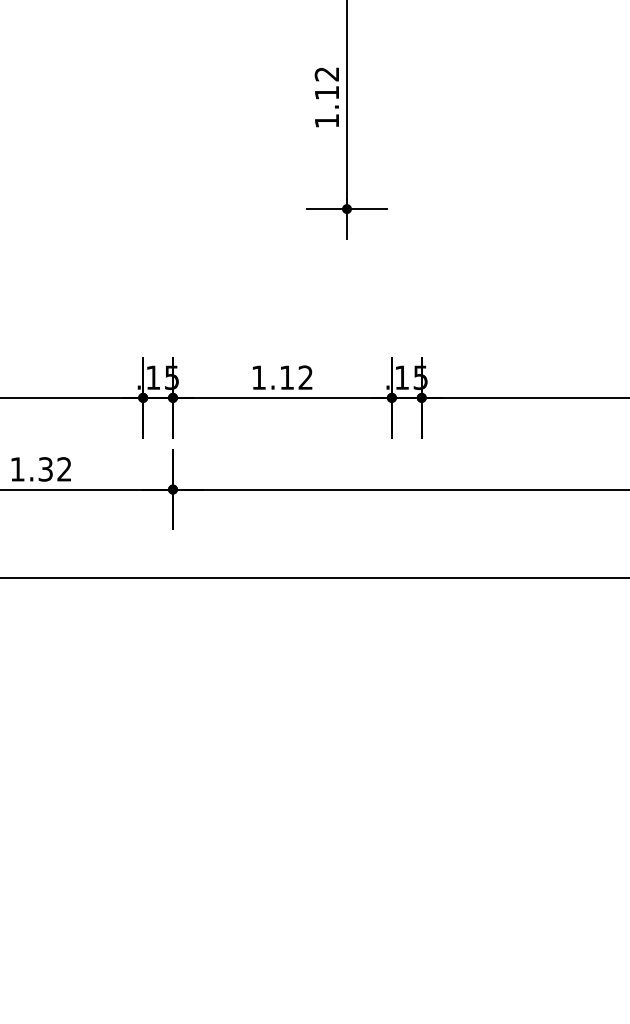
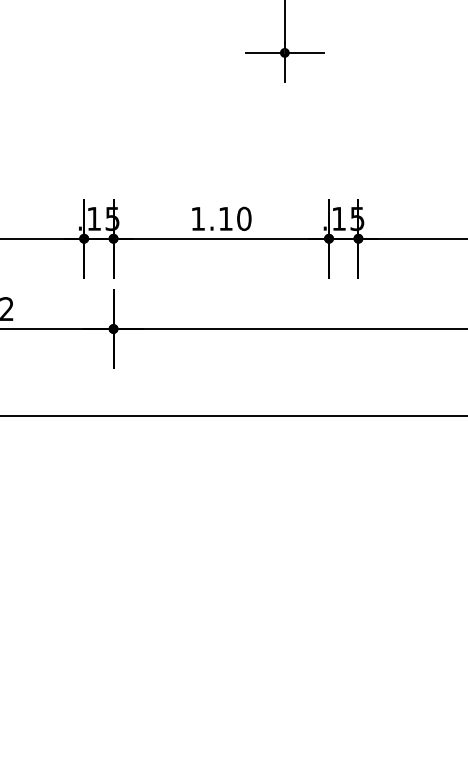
text: (305, 377) -> (243, 218), 1.12 -> 1.10

